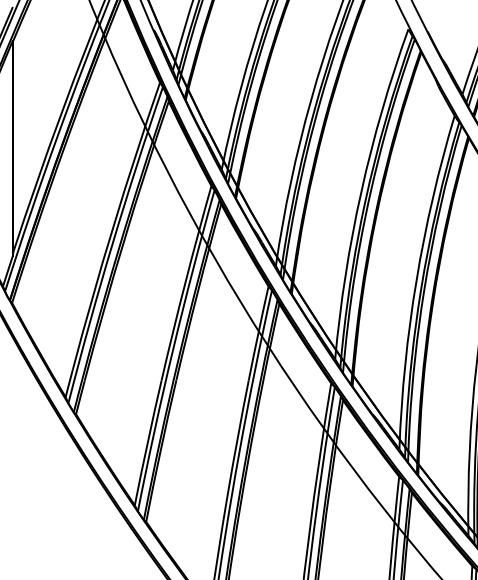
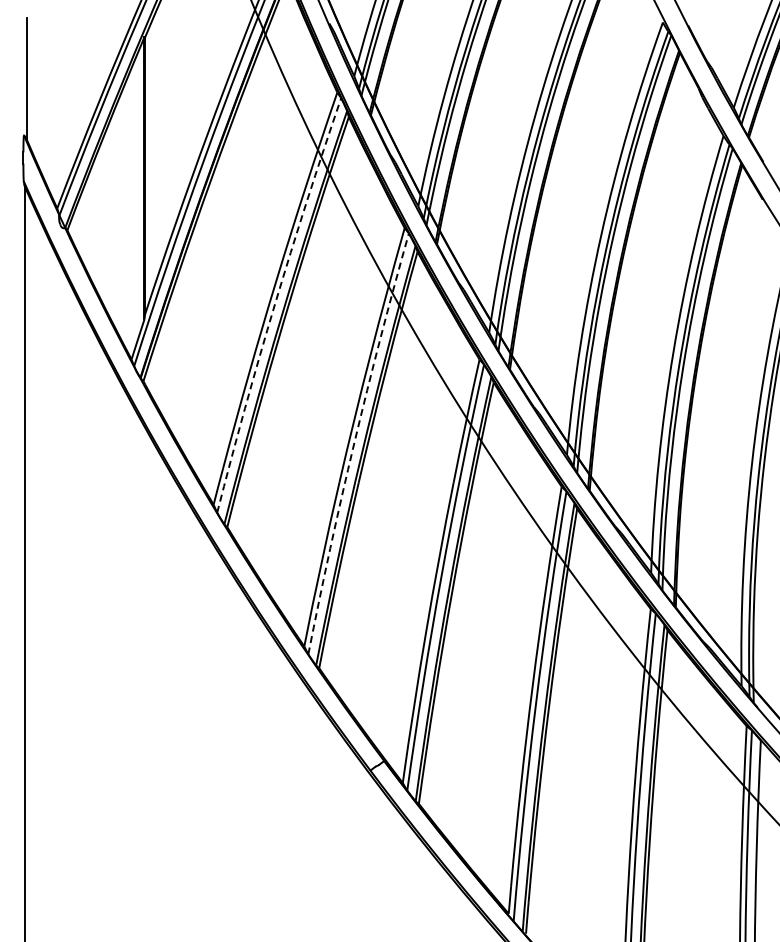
arc: (112, 244) -> (275, 304), solid -> dashed
arc: (173, 349) -> (354, 442), solid -> dashed

